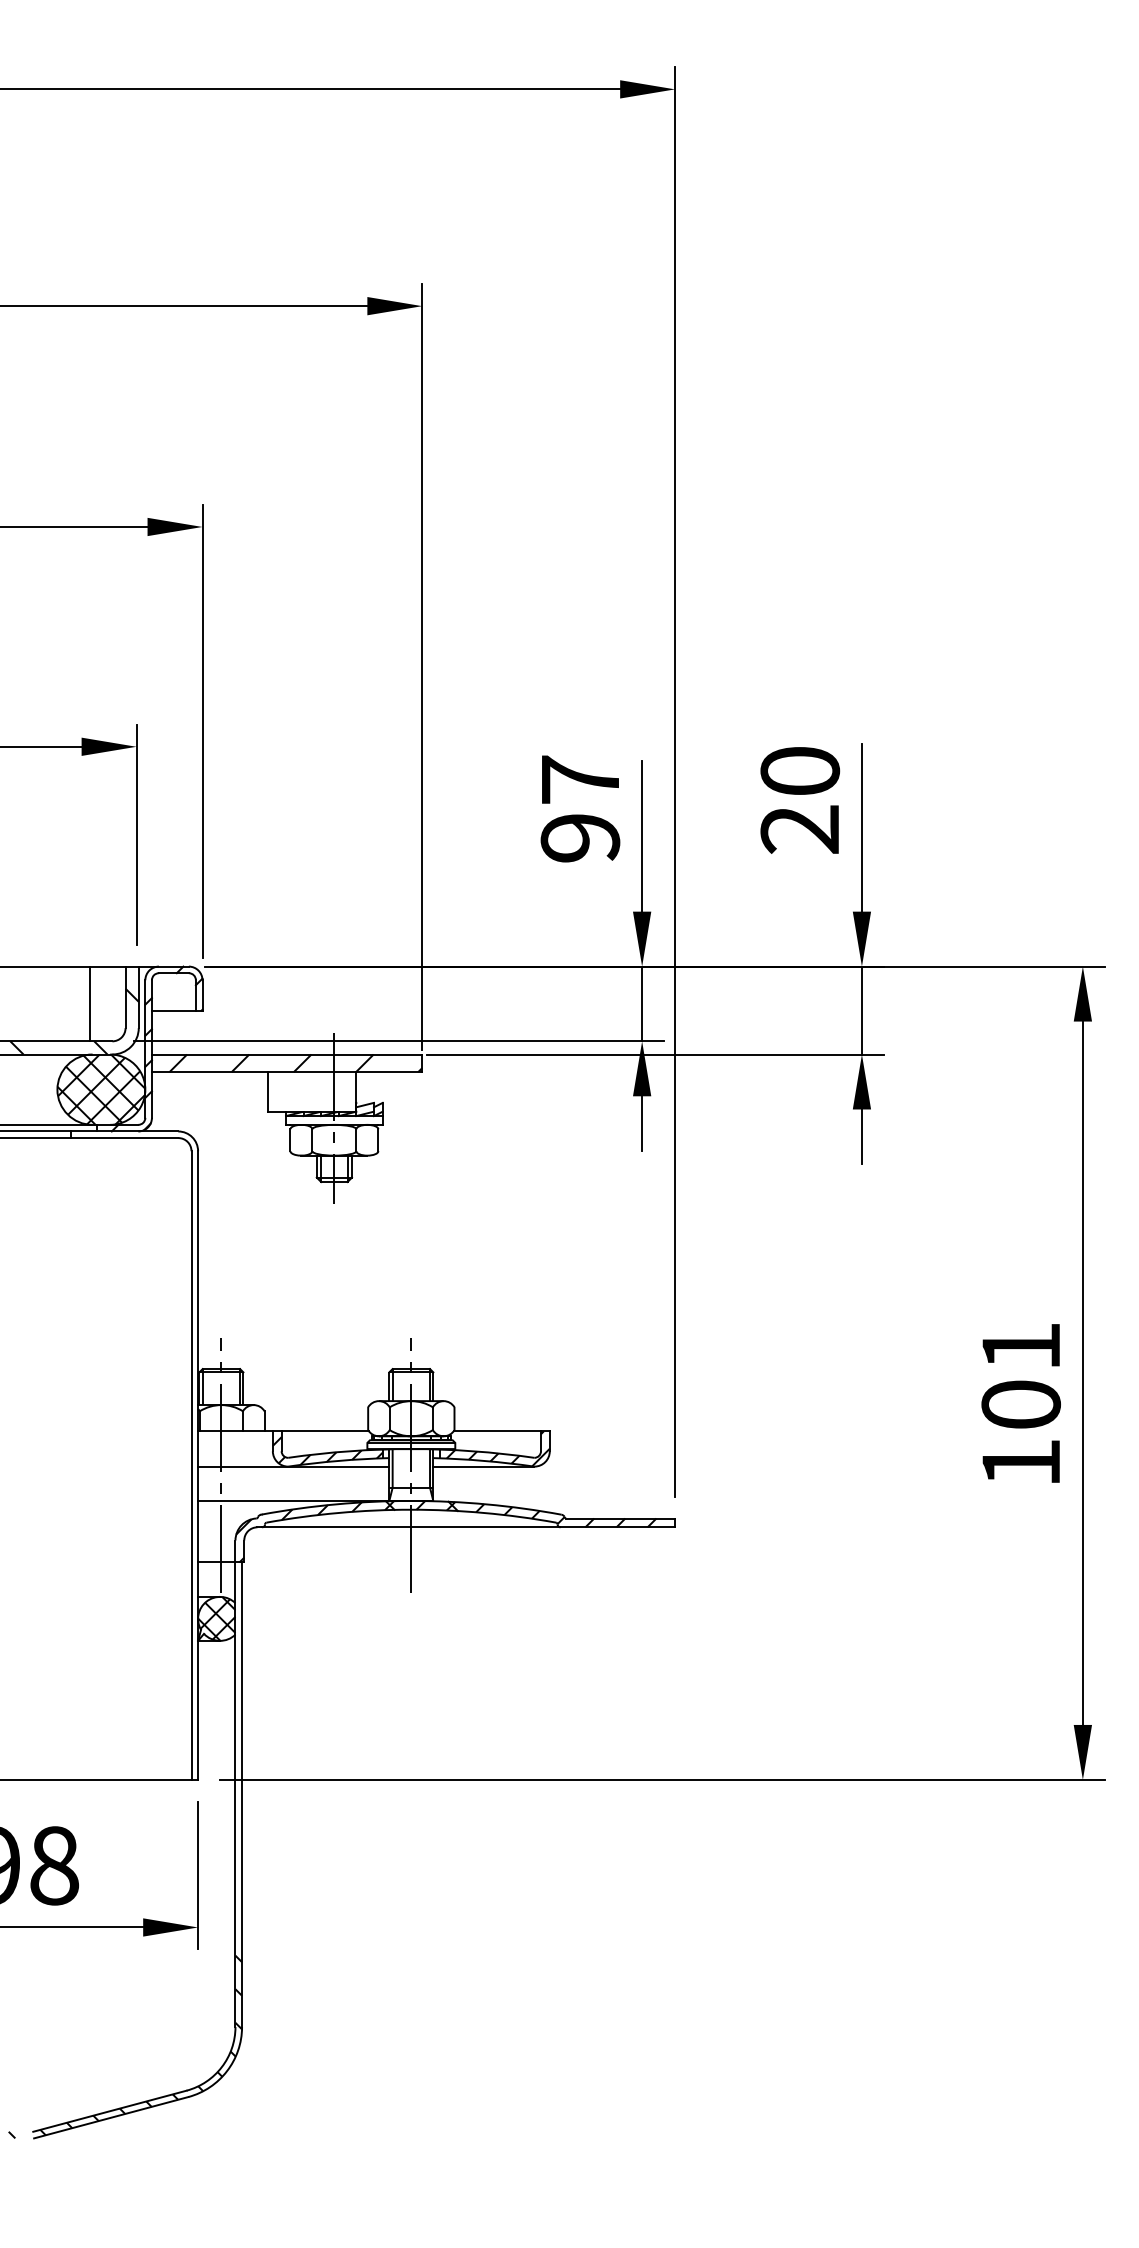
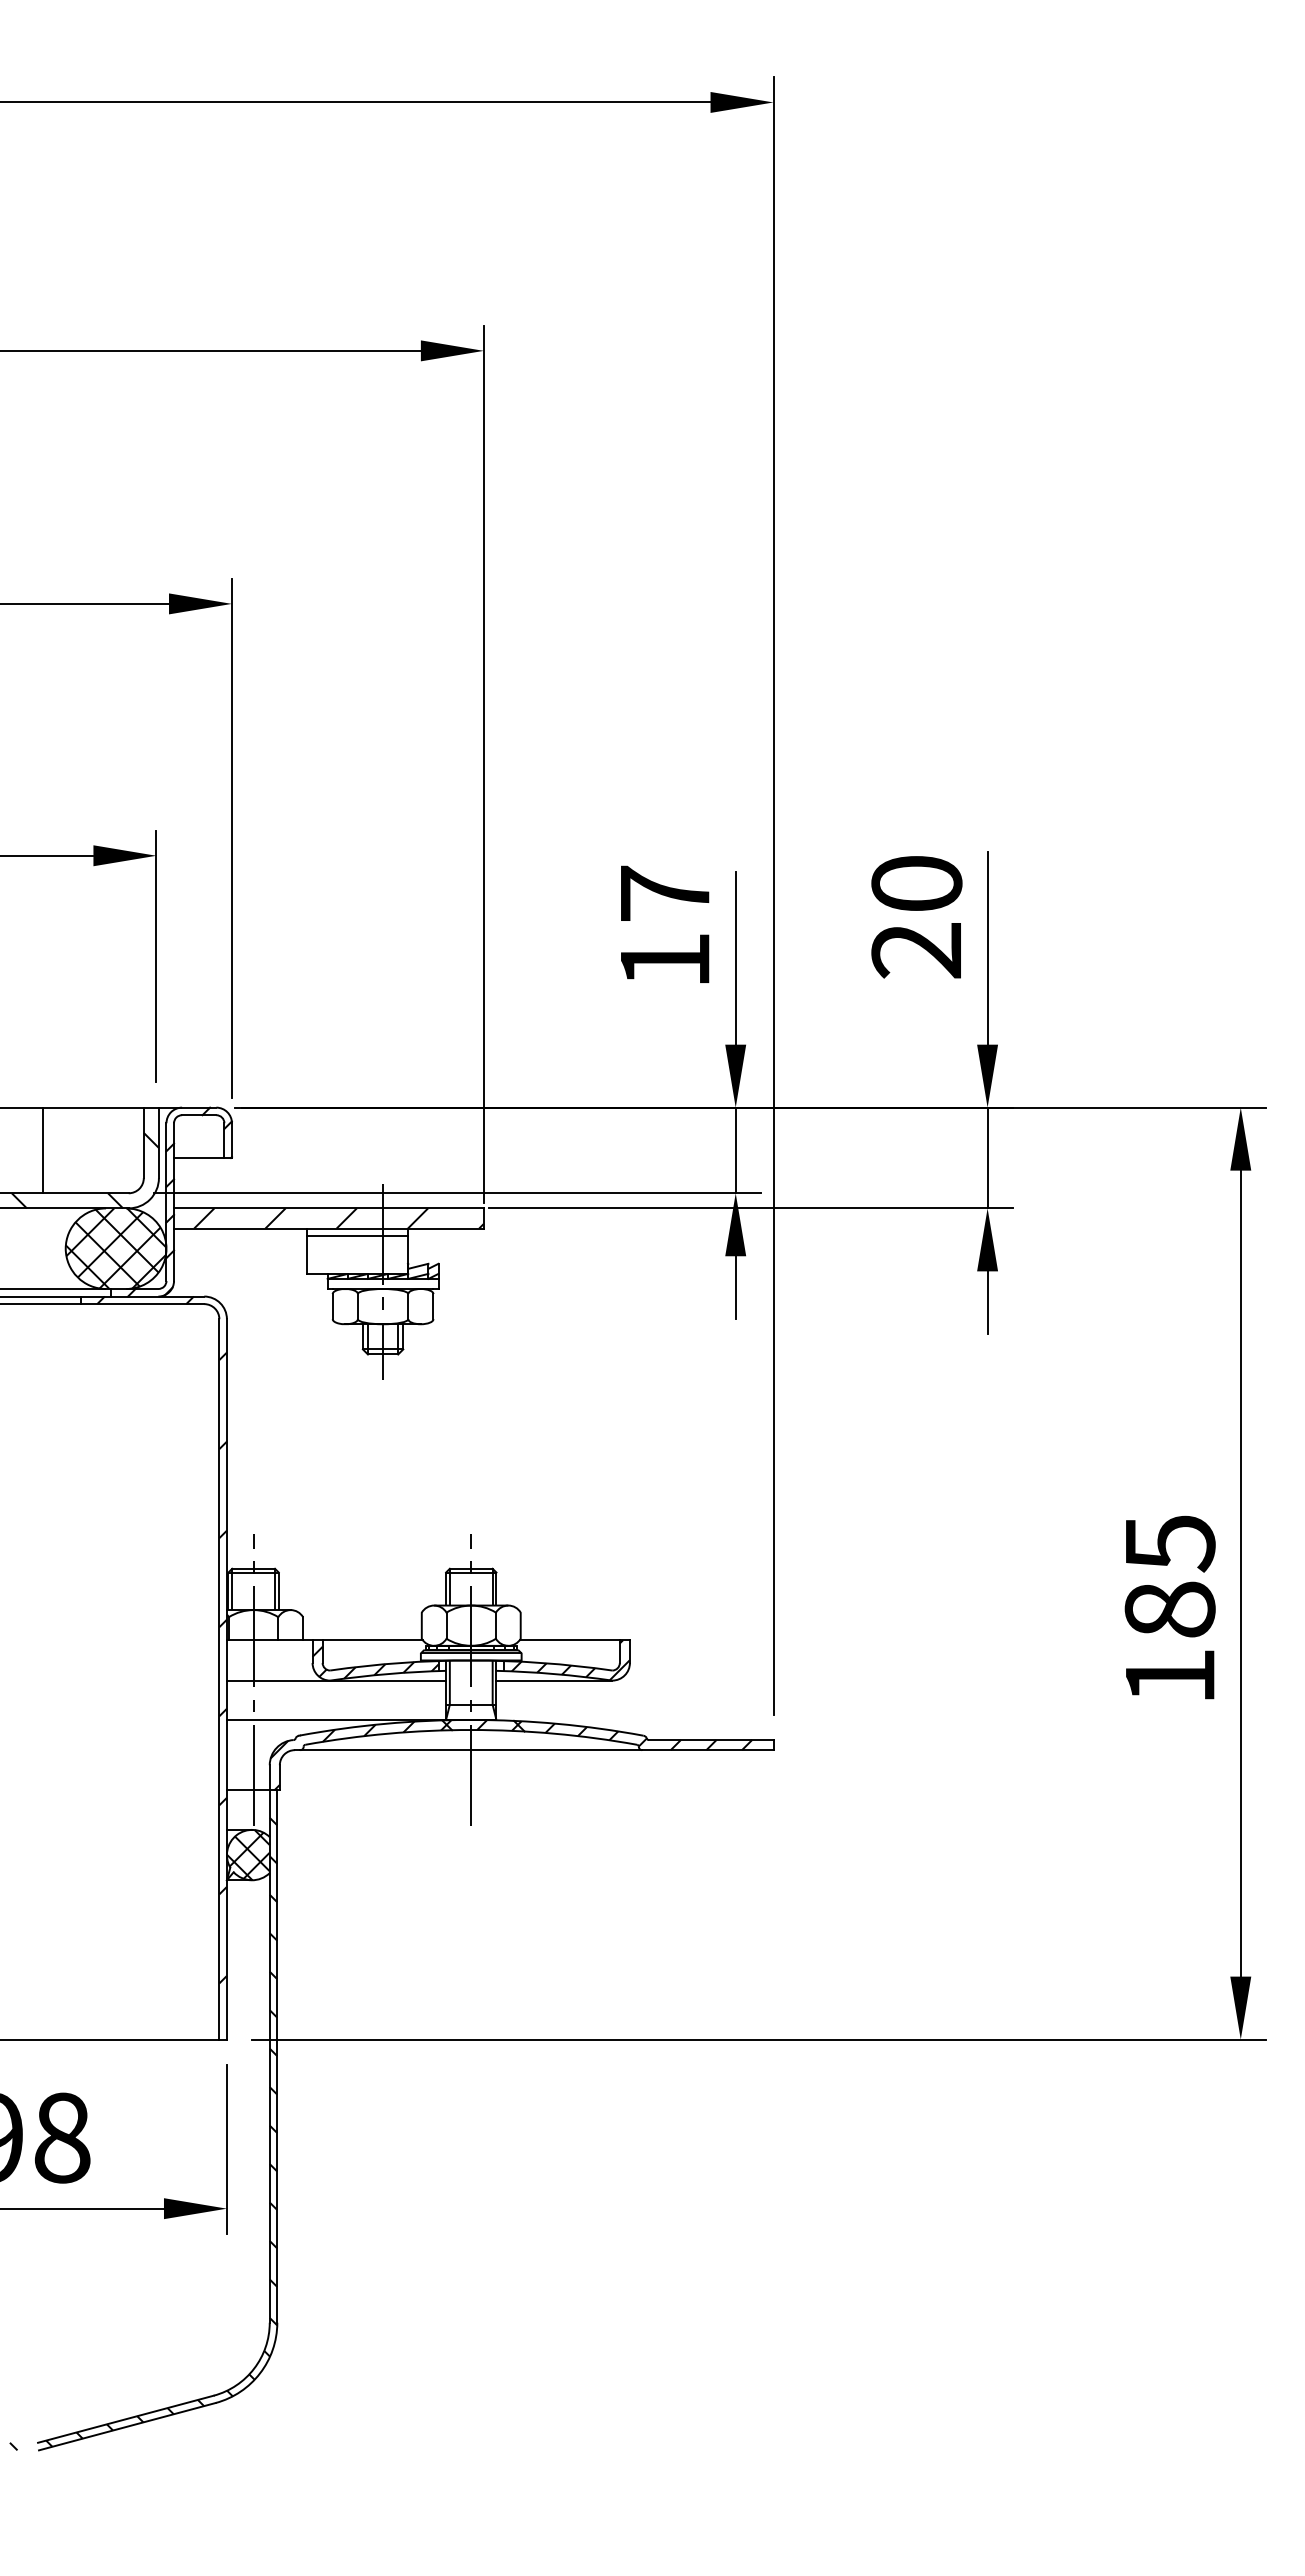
text: (579, 838) -> (664, 960), 97 -> 17
line: (90, 1004) -> (43, 1150), moved
line: (312, 1079) -> (357, 1236), added
text: (1020, 1375) -> (1169, 1576), 101 -> 185
hatch: (141, 1430) -> (161, 1639), added
hatch: (238, 1757) -> (273, 2013), added

